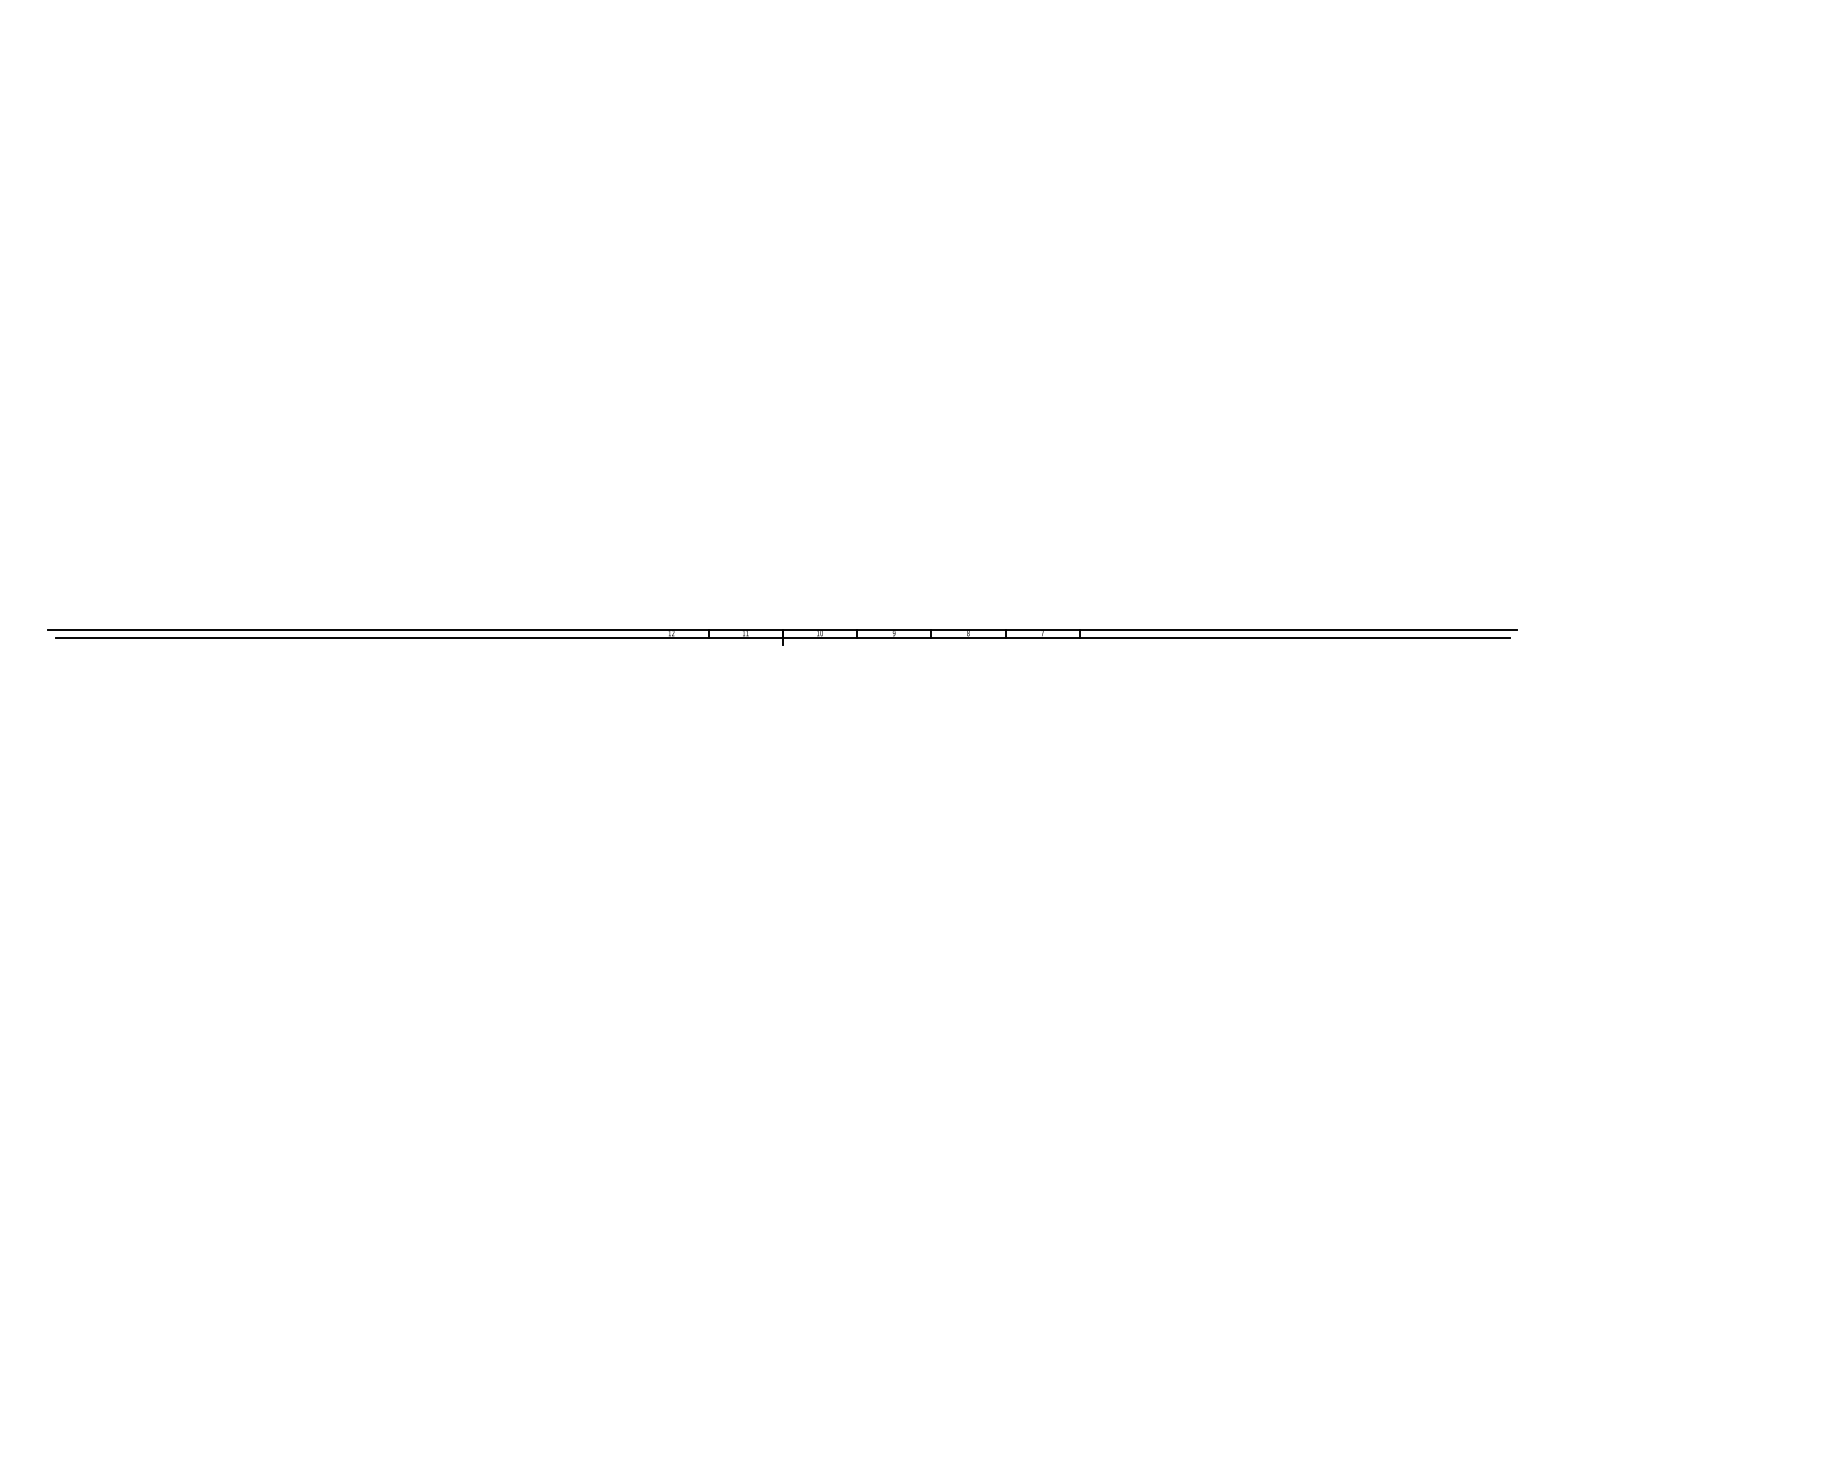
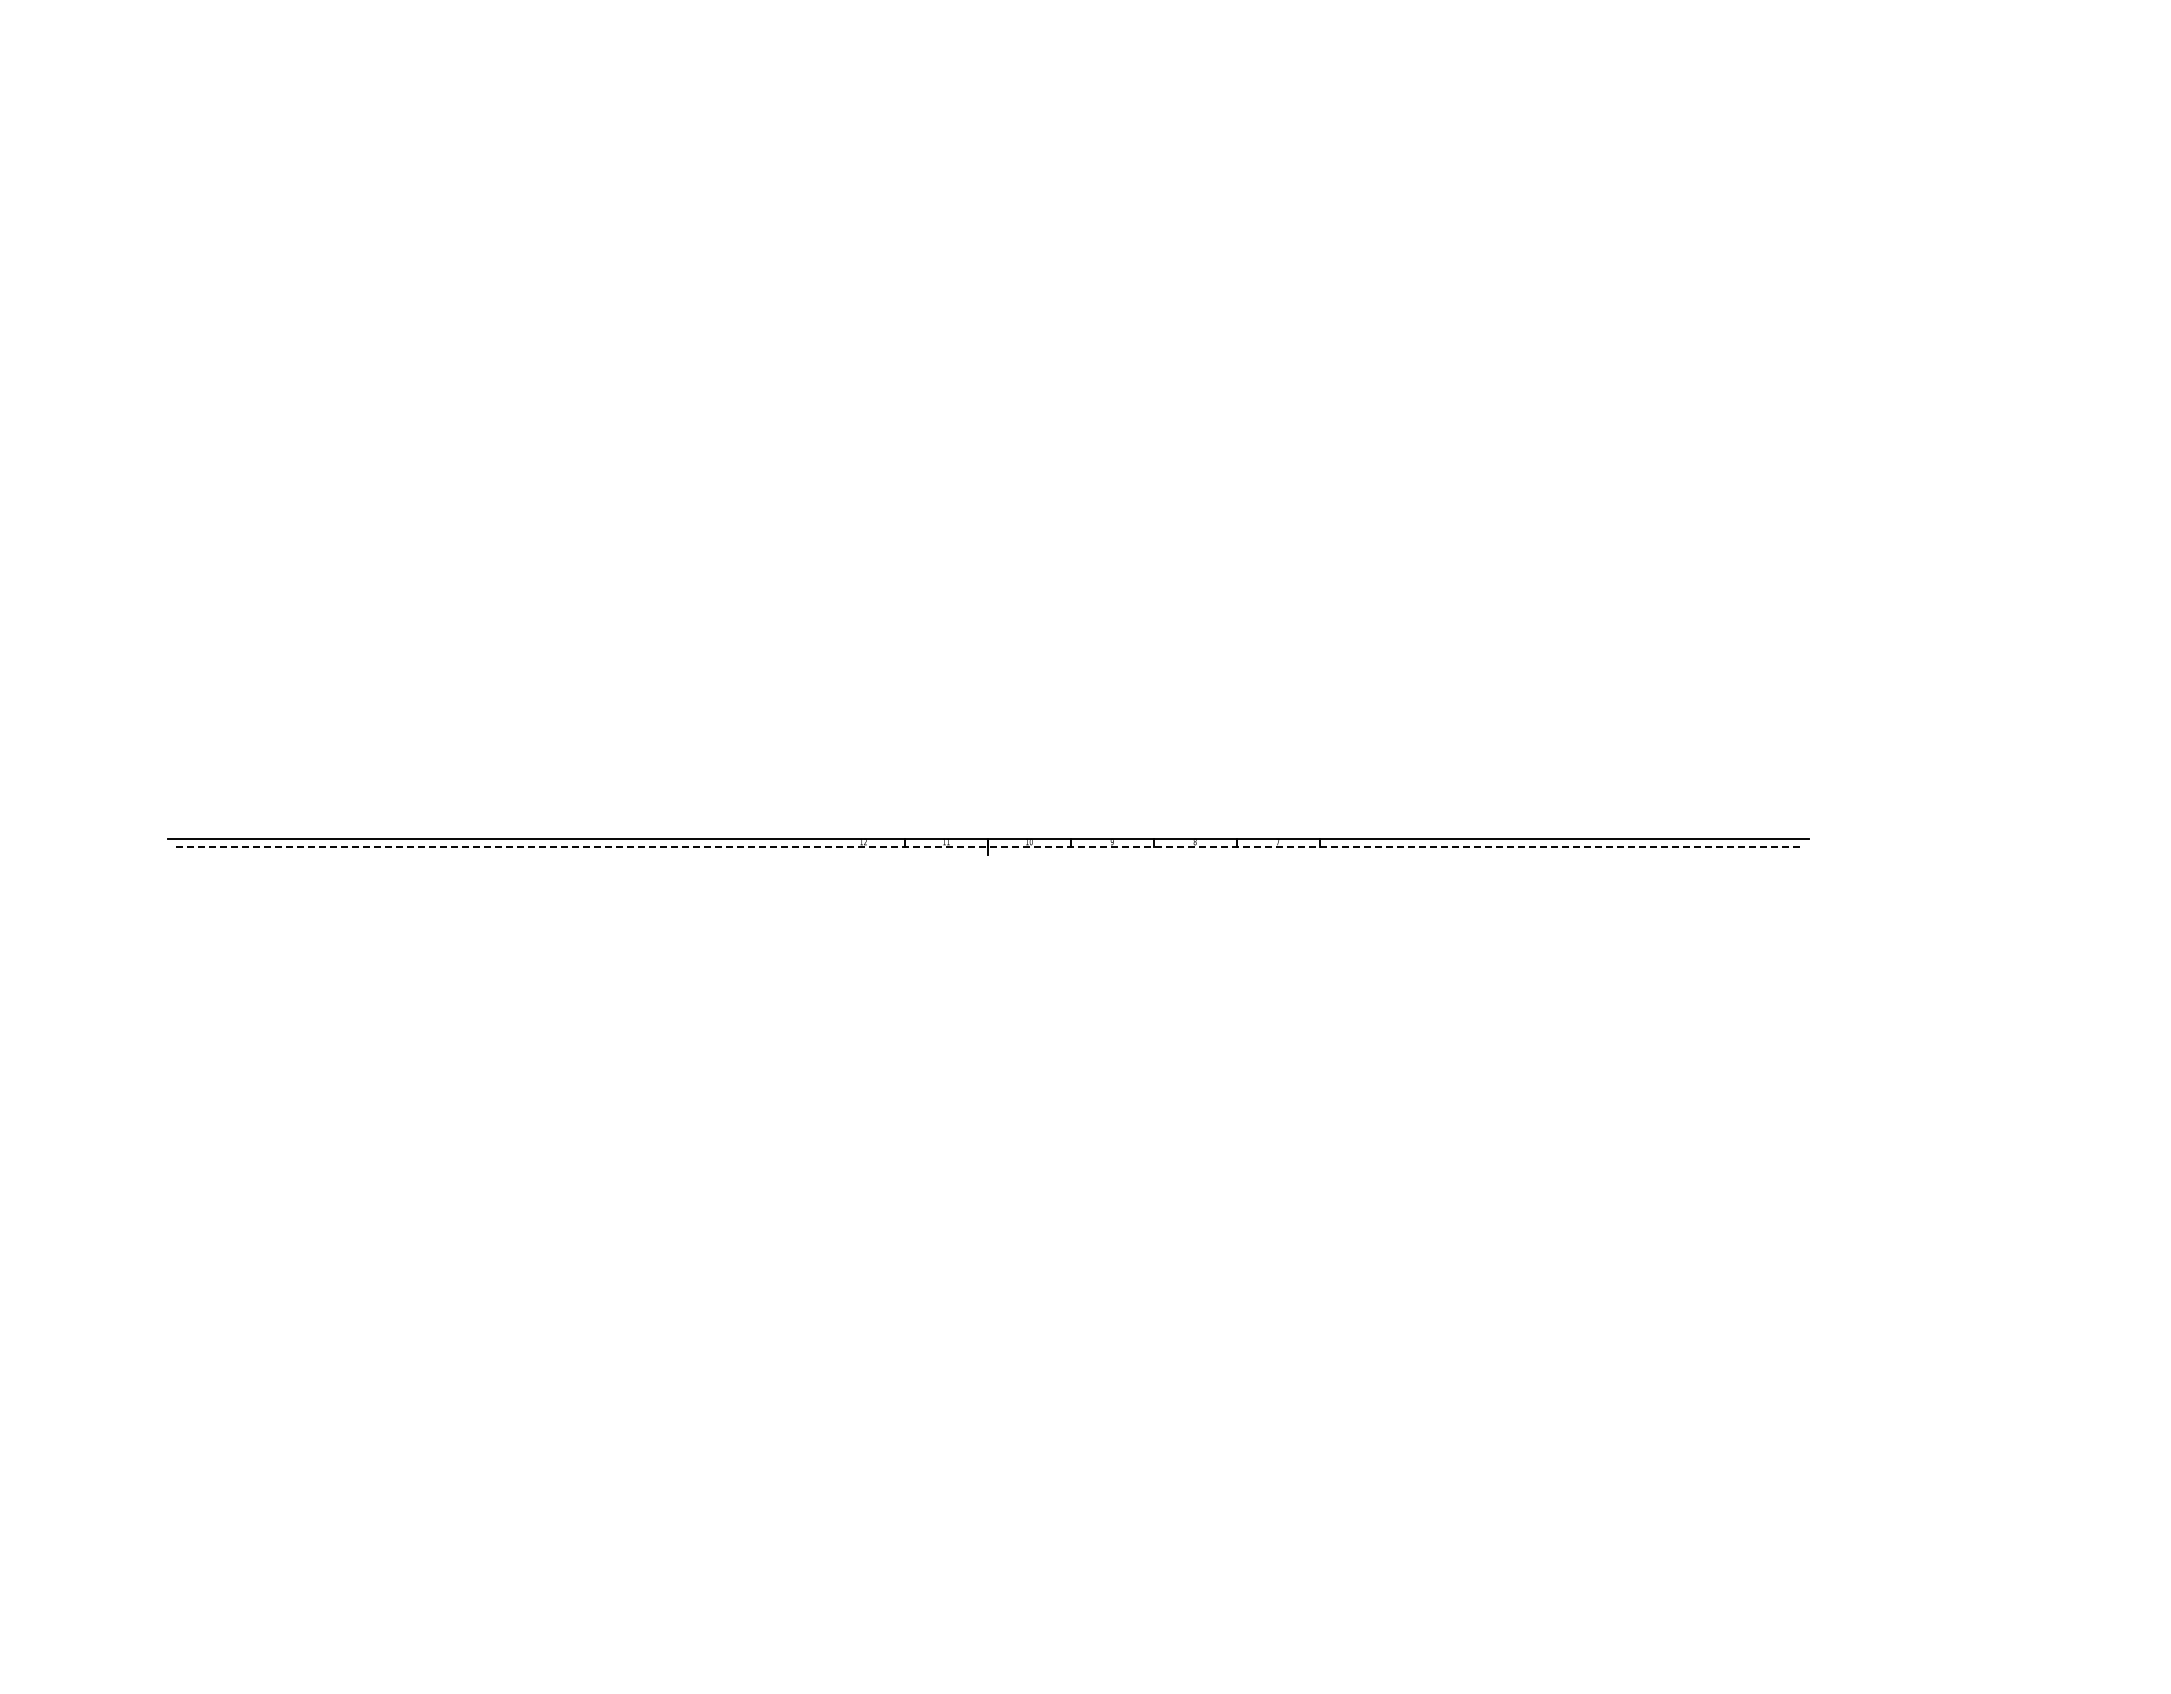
line: (783, 638) -> (988, 847), solid -> dashed

